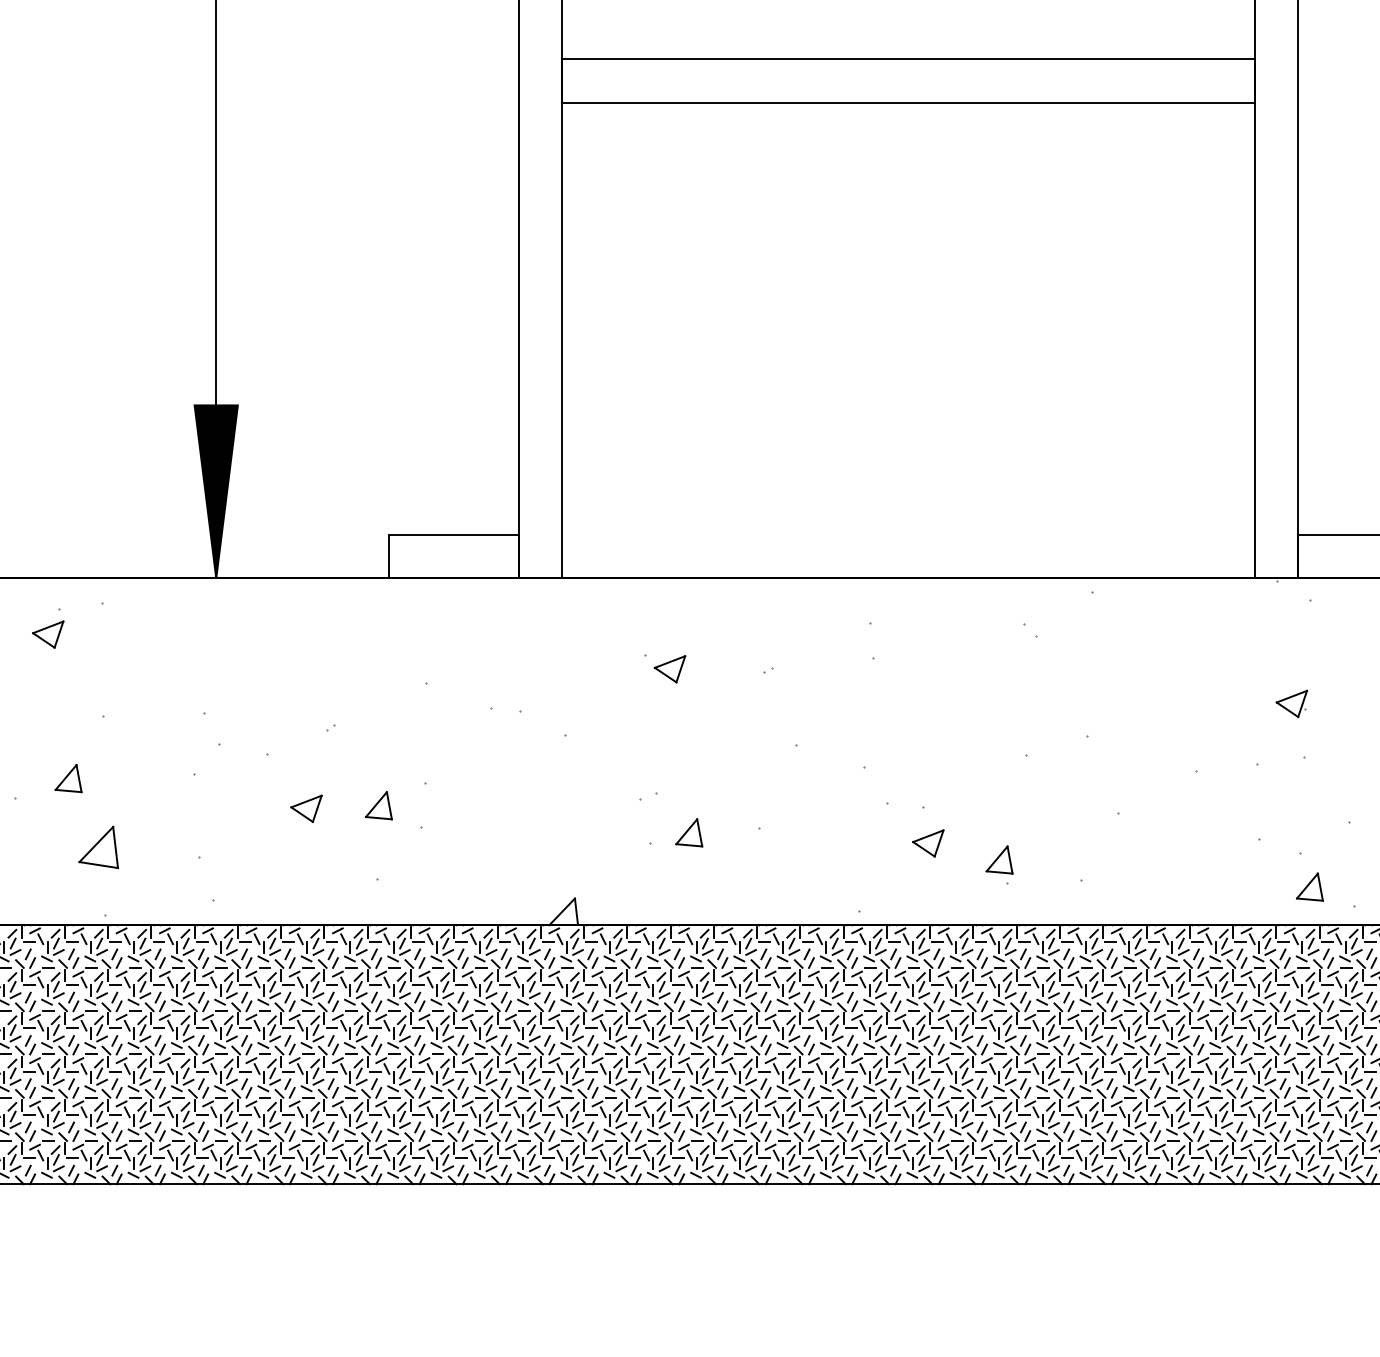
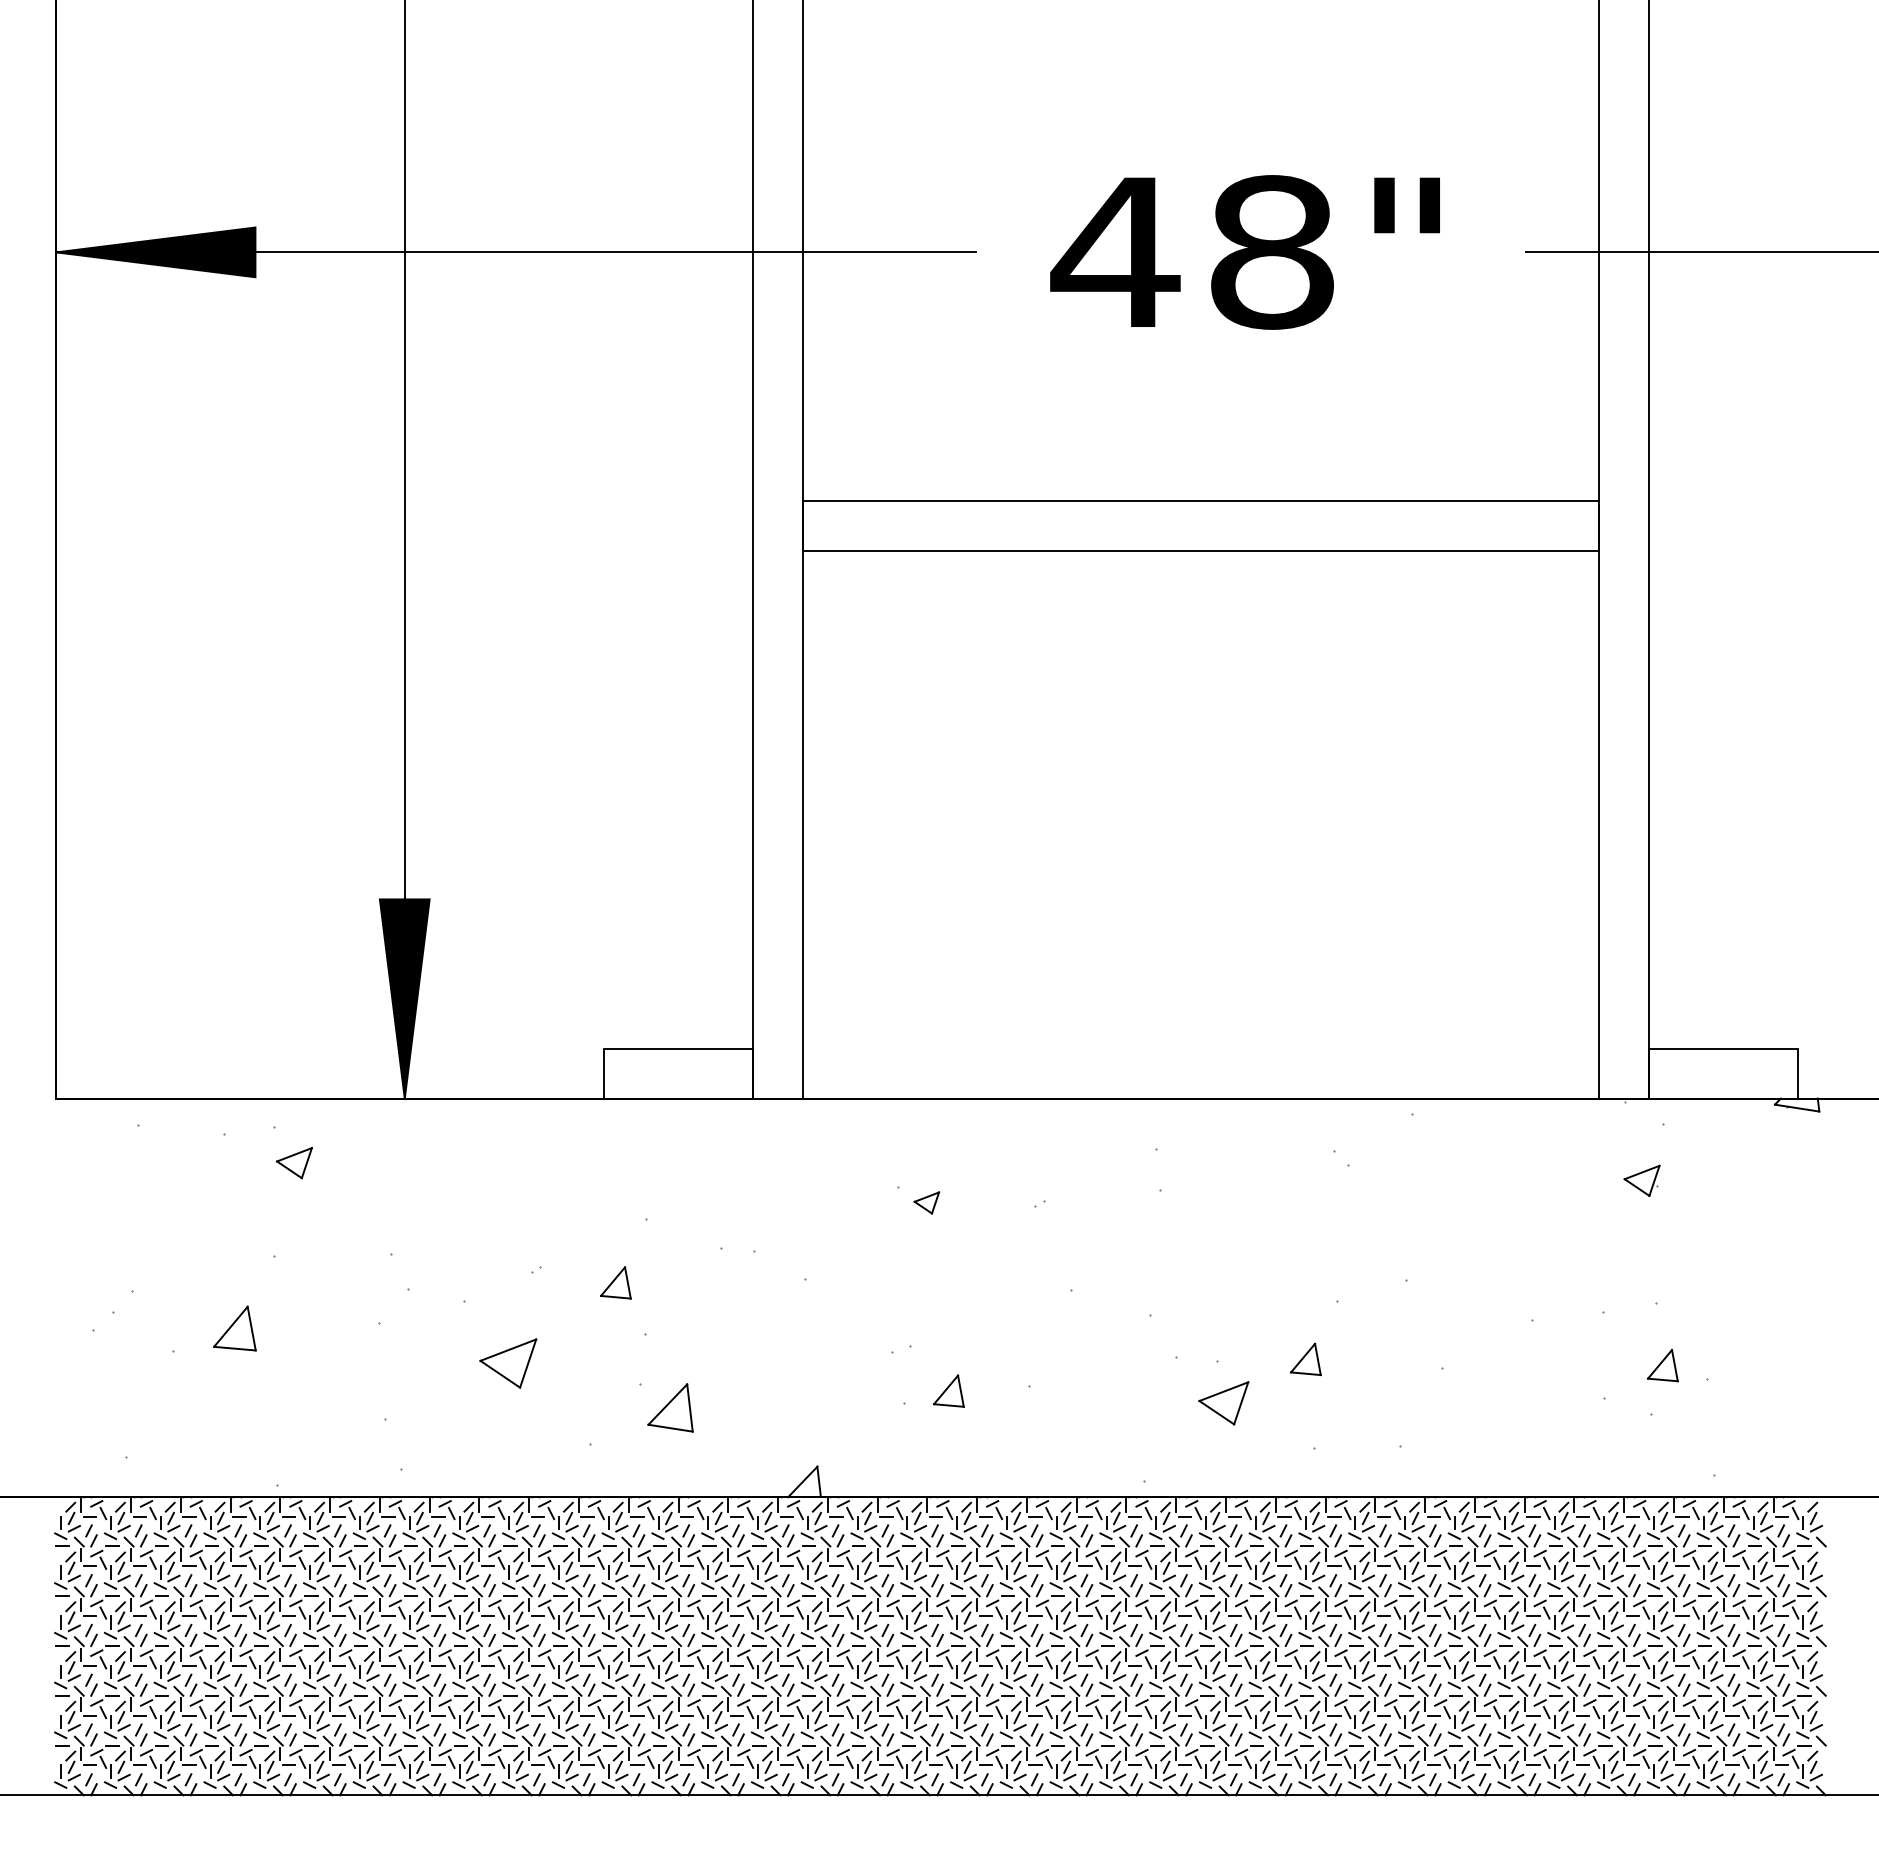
part: (48, 634) -> (294, 1163), moved
part: (669, 668) -> (926, 1202), size x0.7
part: (1291, 703) -> (1641, 1180), moved
part: (68, 778) -> (234, 1328), size x1.4
part: (378, 805) -> (615, 1282), moved
part: (306, 808) -> (508, 1363), size x1.6
part: (927, 843) -> (1223, 1403), size x1.4
part: (98, 847) -> (670, 1407), moved
part: (999, 859) -> (1305, 1358), moved
part: (1309, 887) -> (1662, 1365), moved

